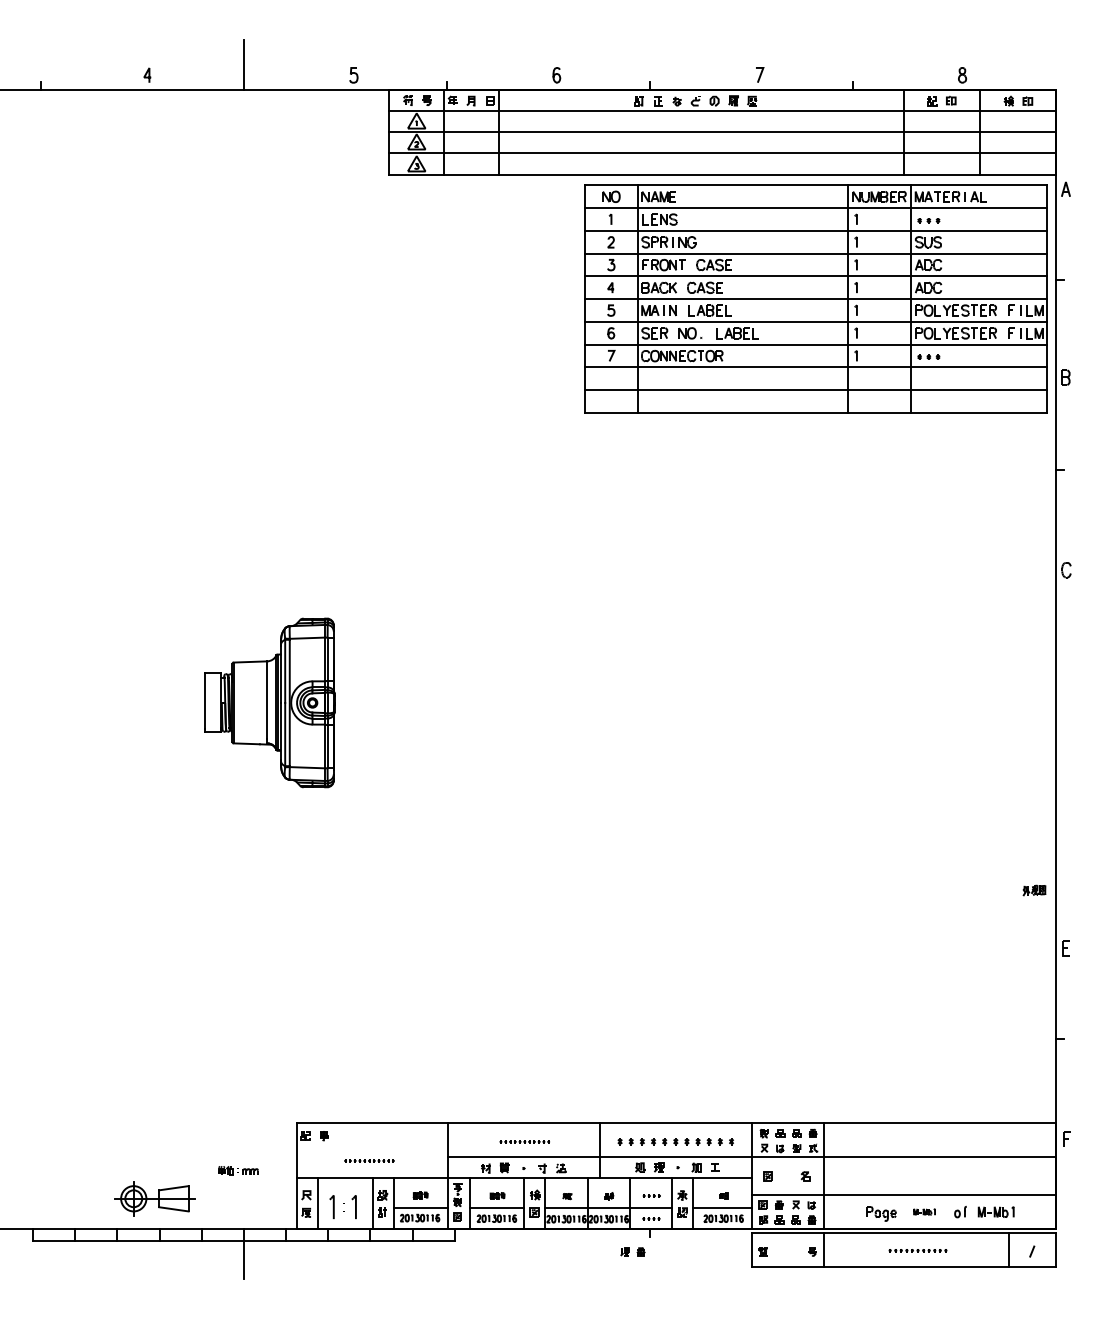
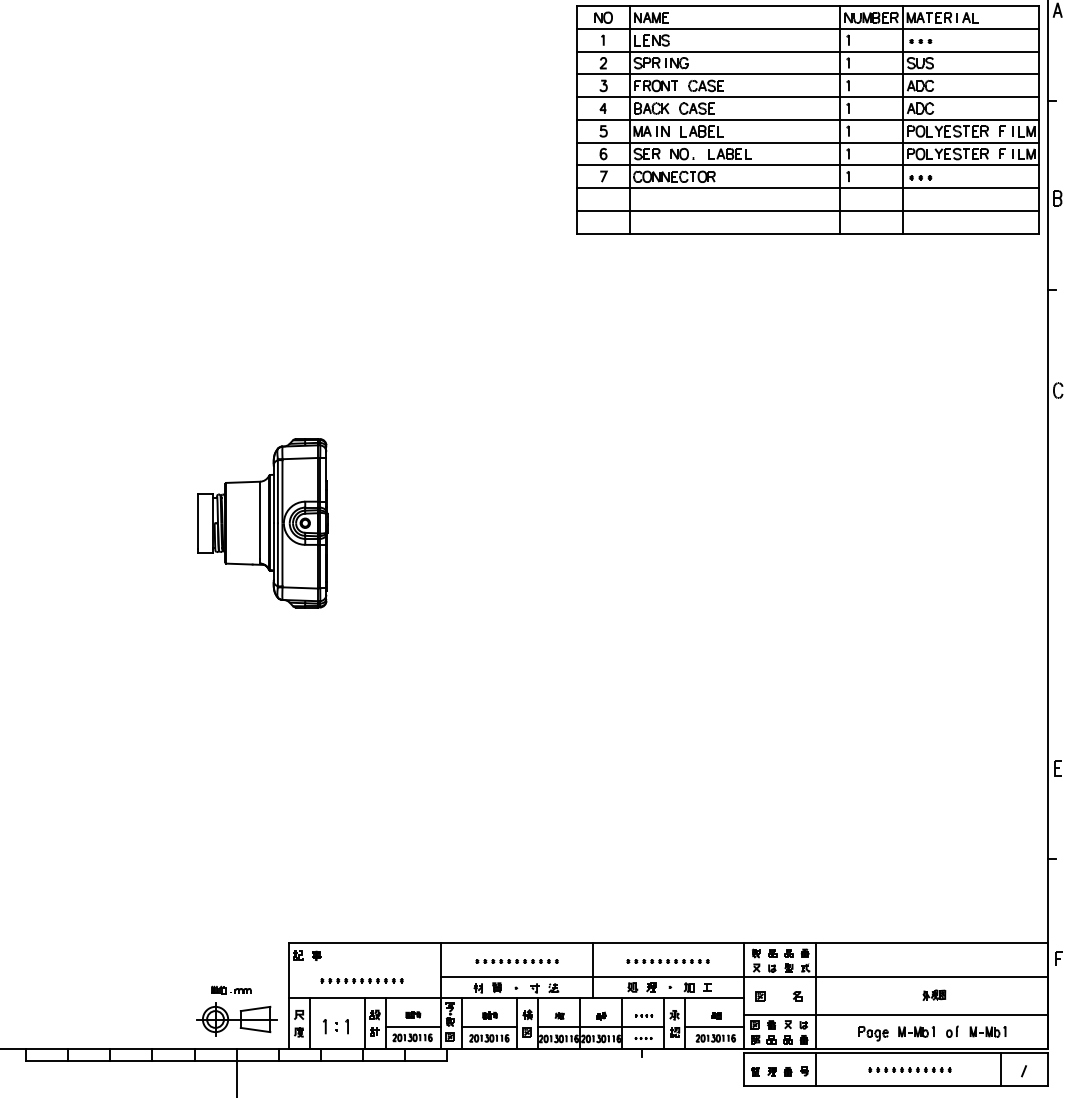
part: (1034, 890) -> (934, 995), moved
part: (524, 1141) -> (516, 961), size x1.67
part: (675, 1141) -> (667, 961), size x0.71
part: (369, 1160) -> (362, 980), size x1.67
part: (154, 1198) -> (236, 1019), moved
part: (331, 1206) -> (324, 1026), size x0.62
part: (354, 1206) -> (347, 1026), size x0.62
part: (924, 1211) -> (916, 1031), size x1.67
part: (917, 1250) -> (909, 1070), size x1.43
part: (632, 1251) -> (779, 1071), moved

